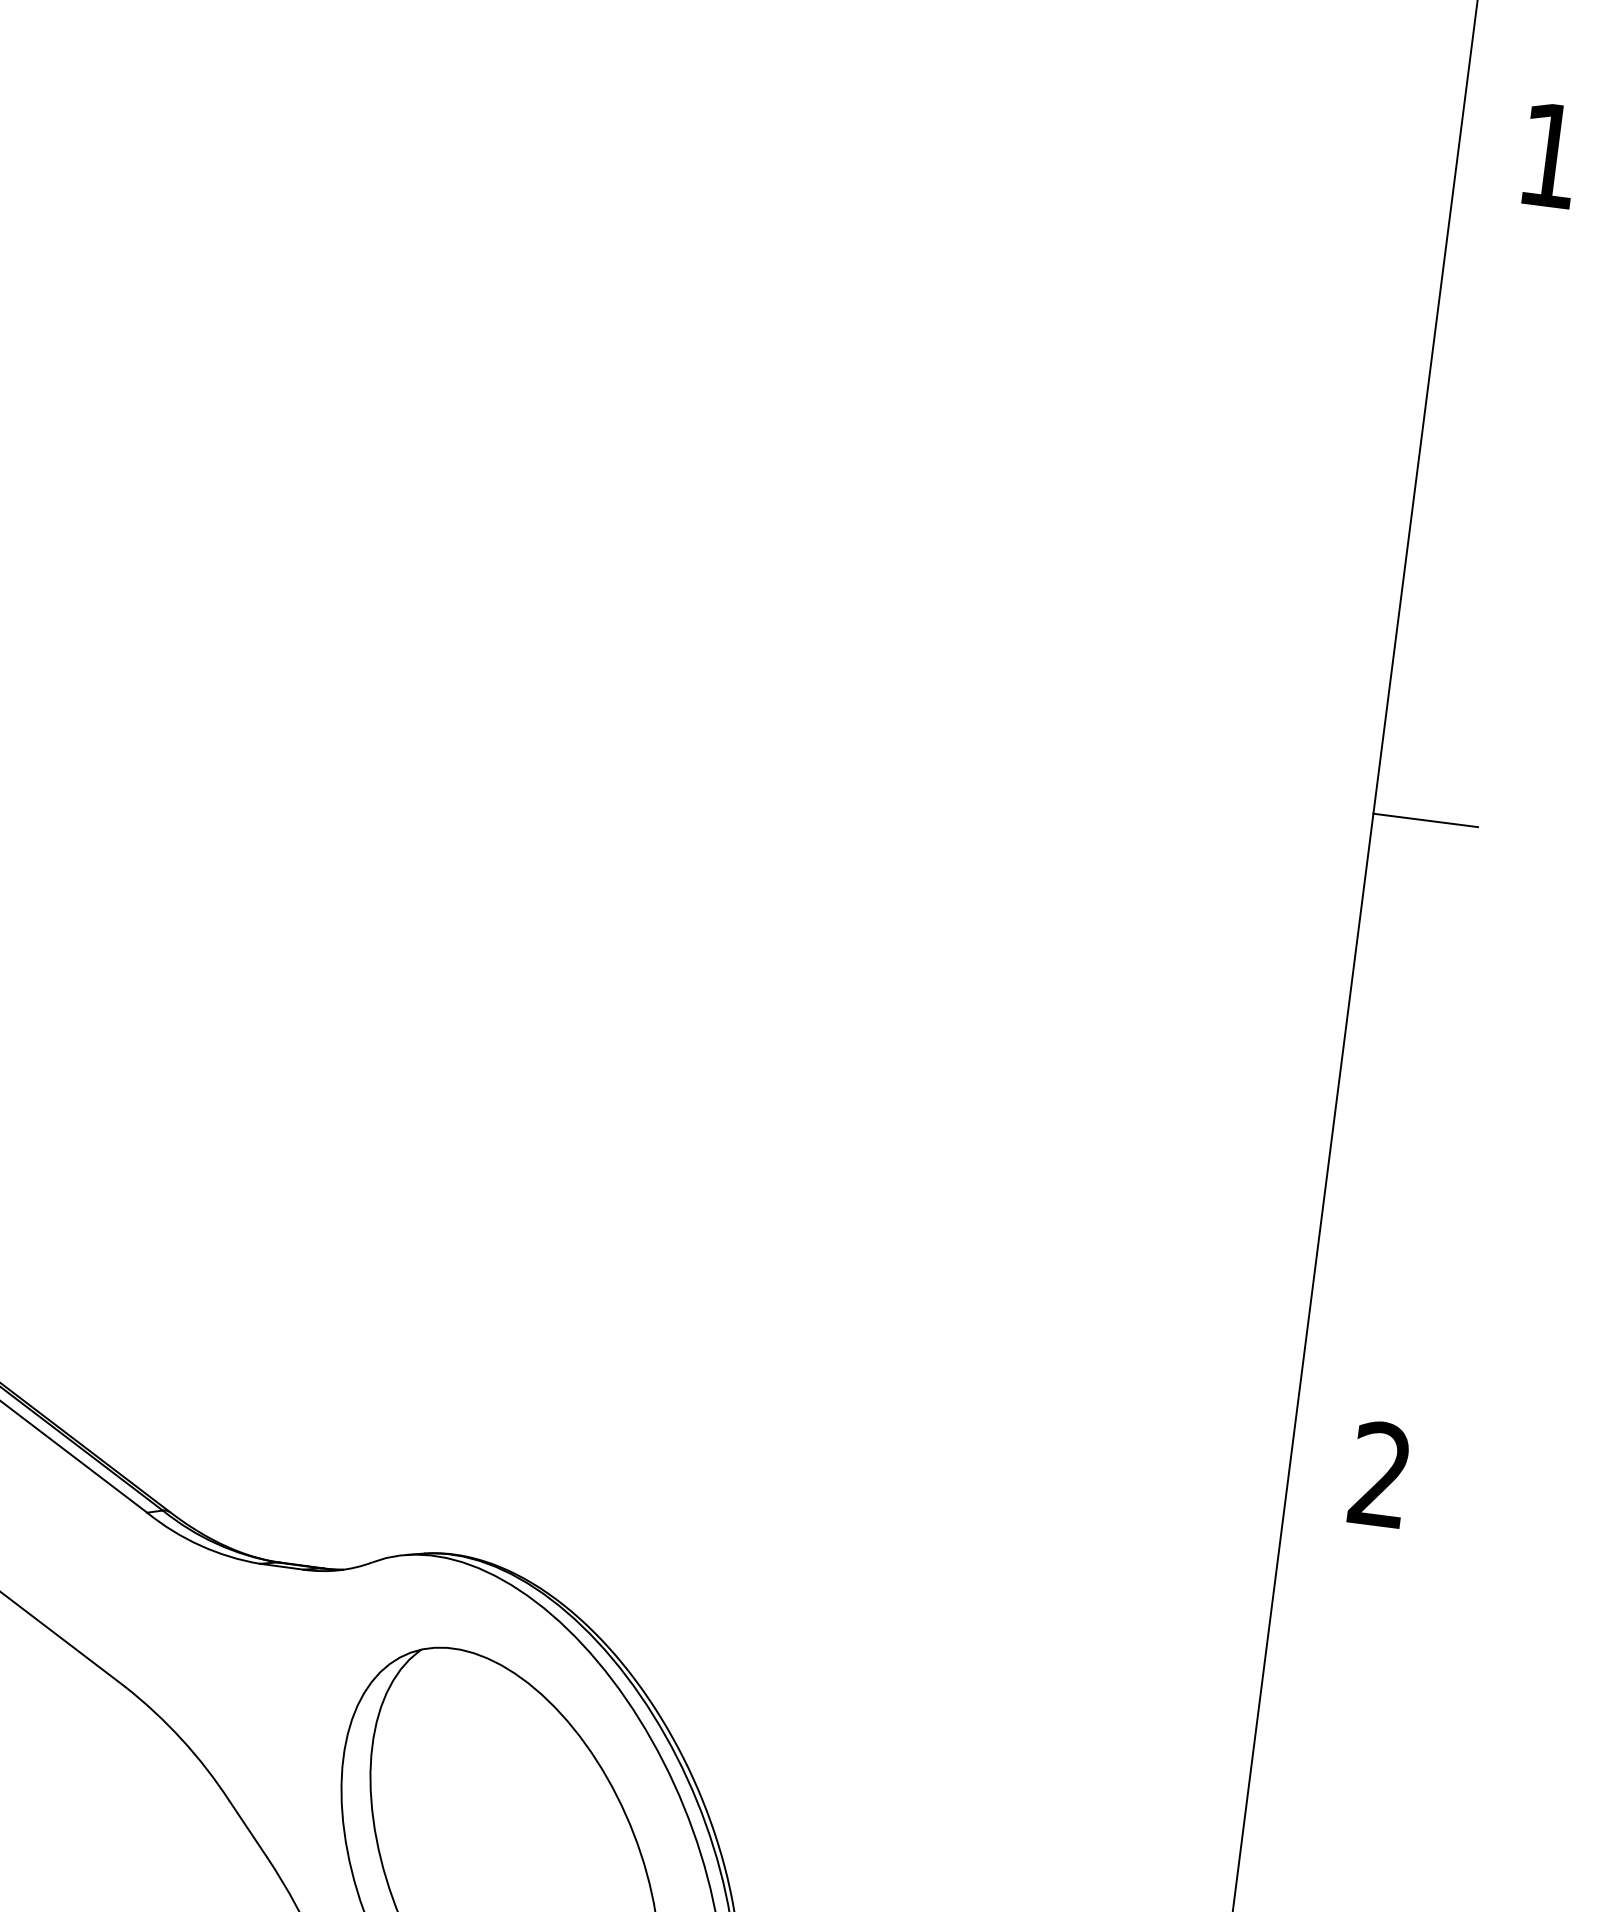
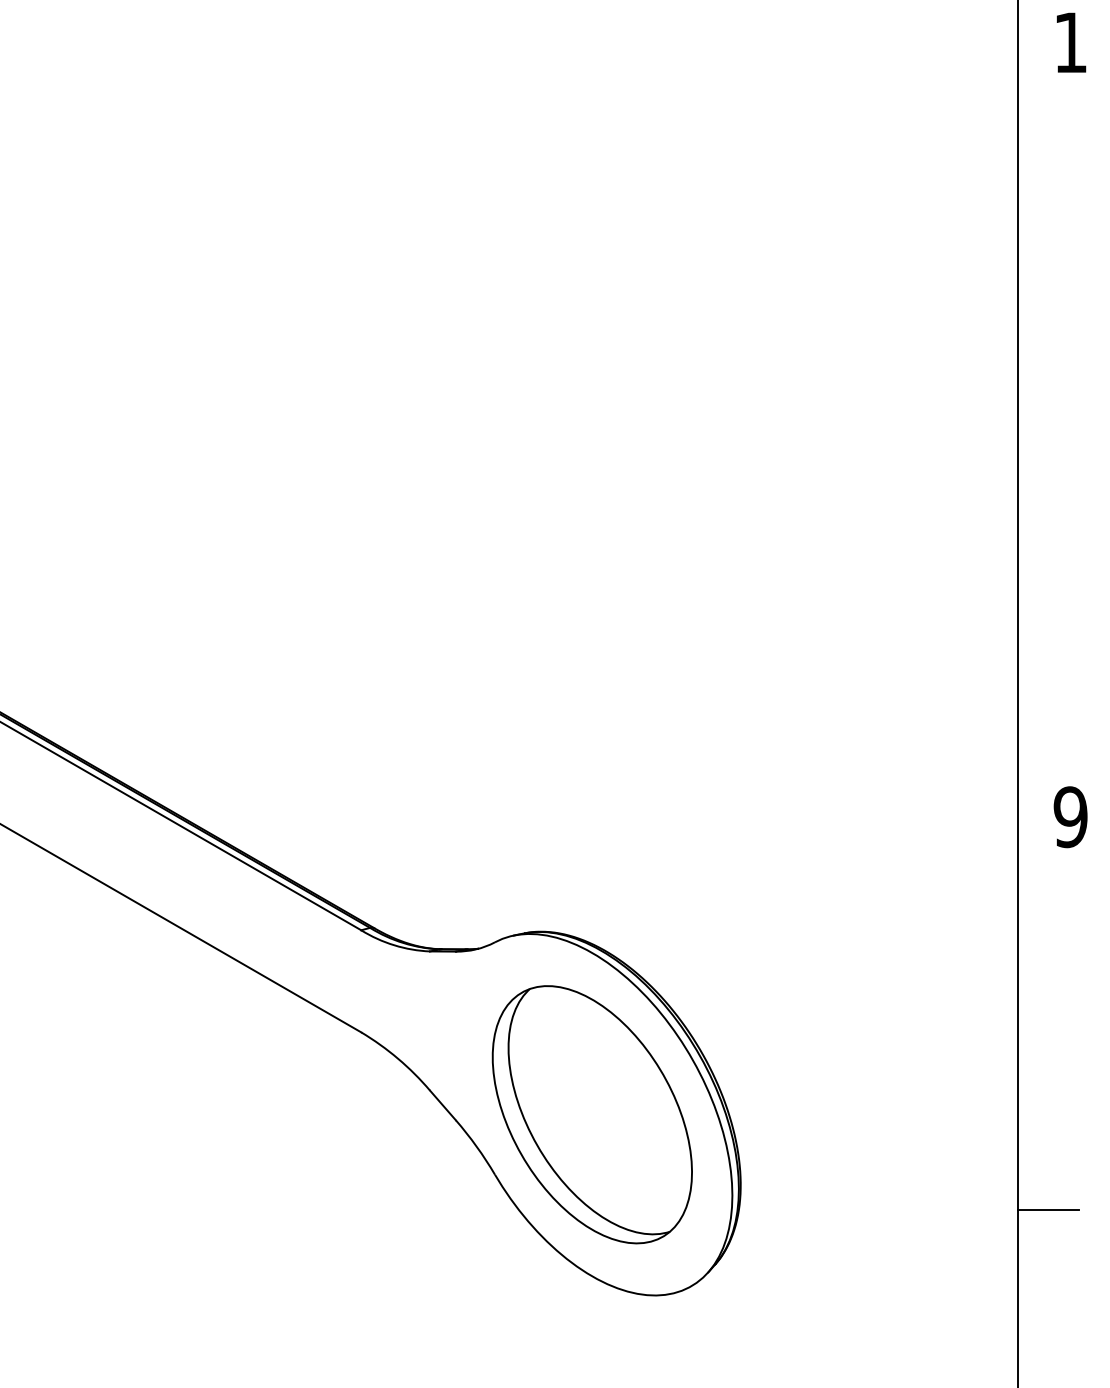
line: (1426, 819) -> (1048, 435), removed
text: (1380, 1475) -> (1070, 817), 2 -> 9

